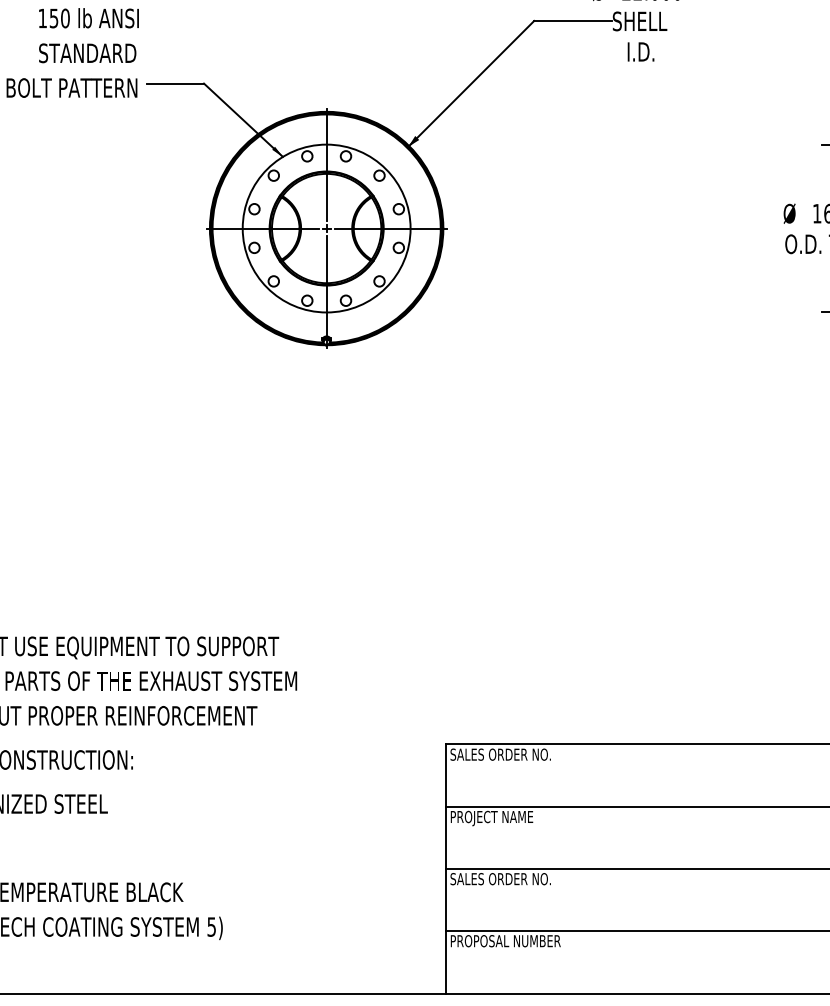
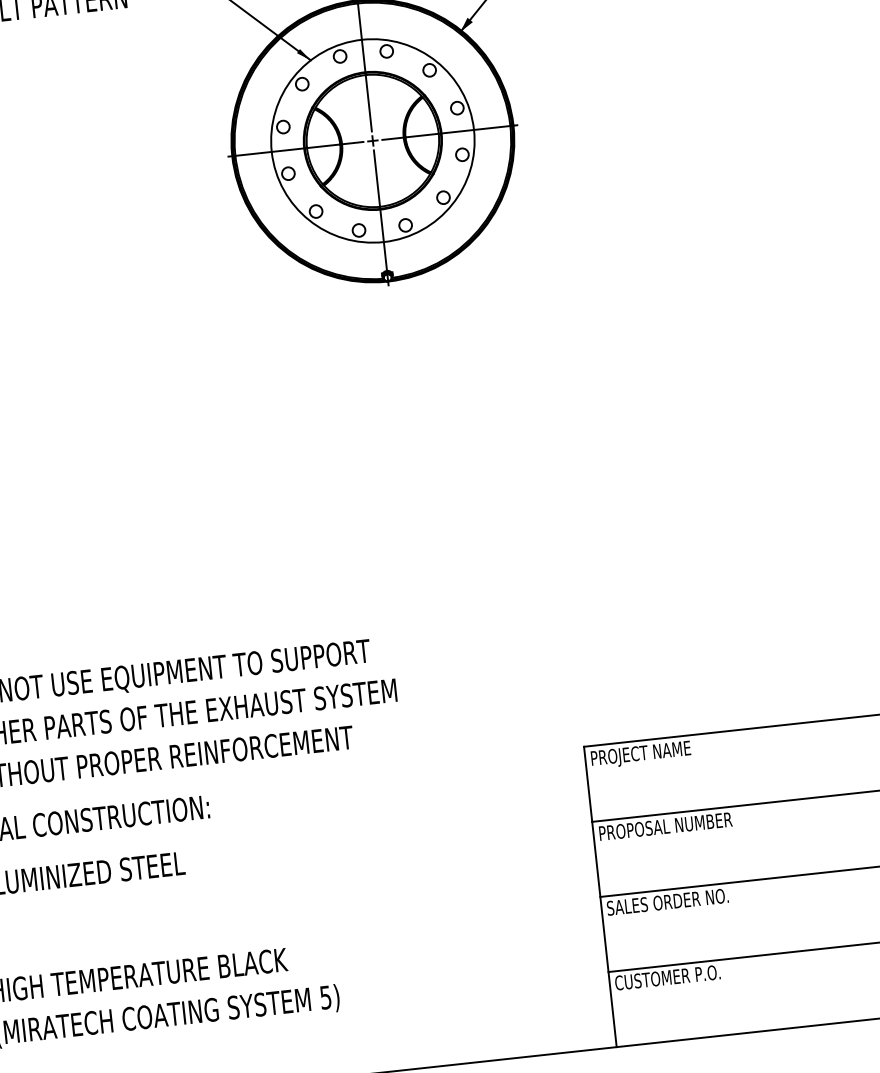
text: (500, 755) -> (651, 753), SALES ORDER NO. -> PROJECT NAME
text: (516, 818) -> (678, 826), PROJECT NAME -> PROPOSAL NUMBER
text: (505, 941) -> (681, 976), PROPOSAL NUMBER -> CUSTOMER P.O.

